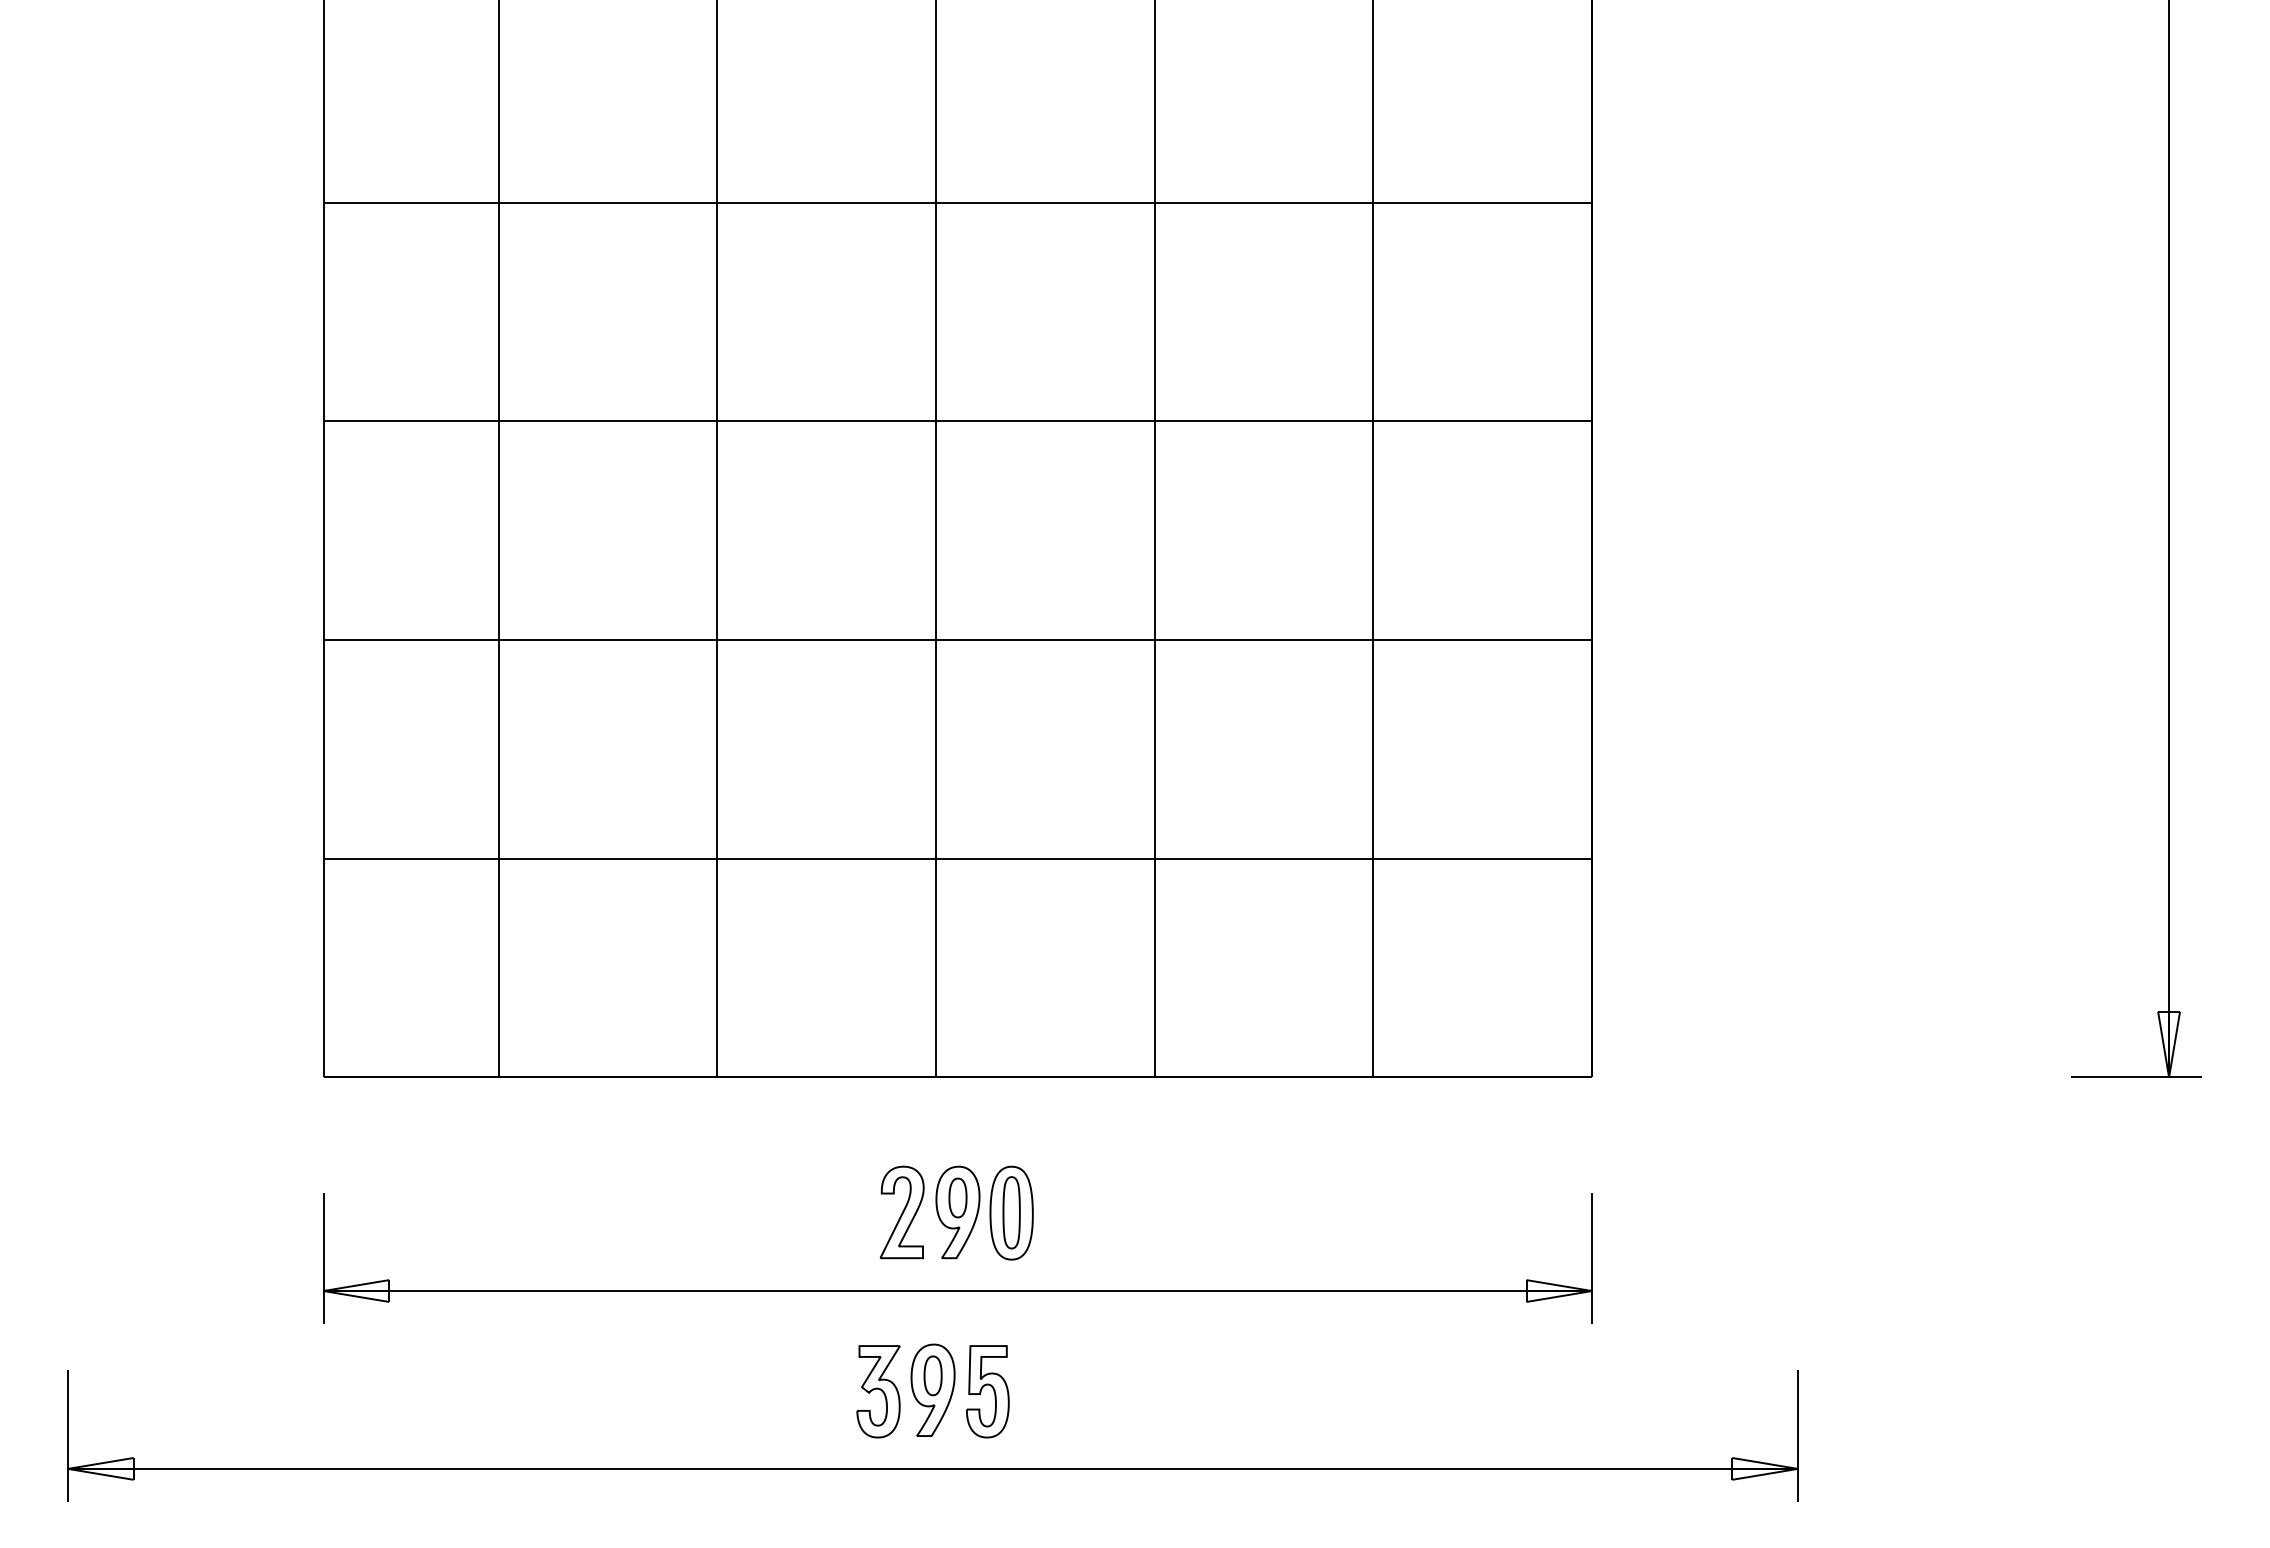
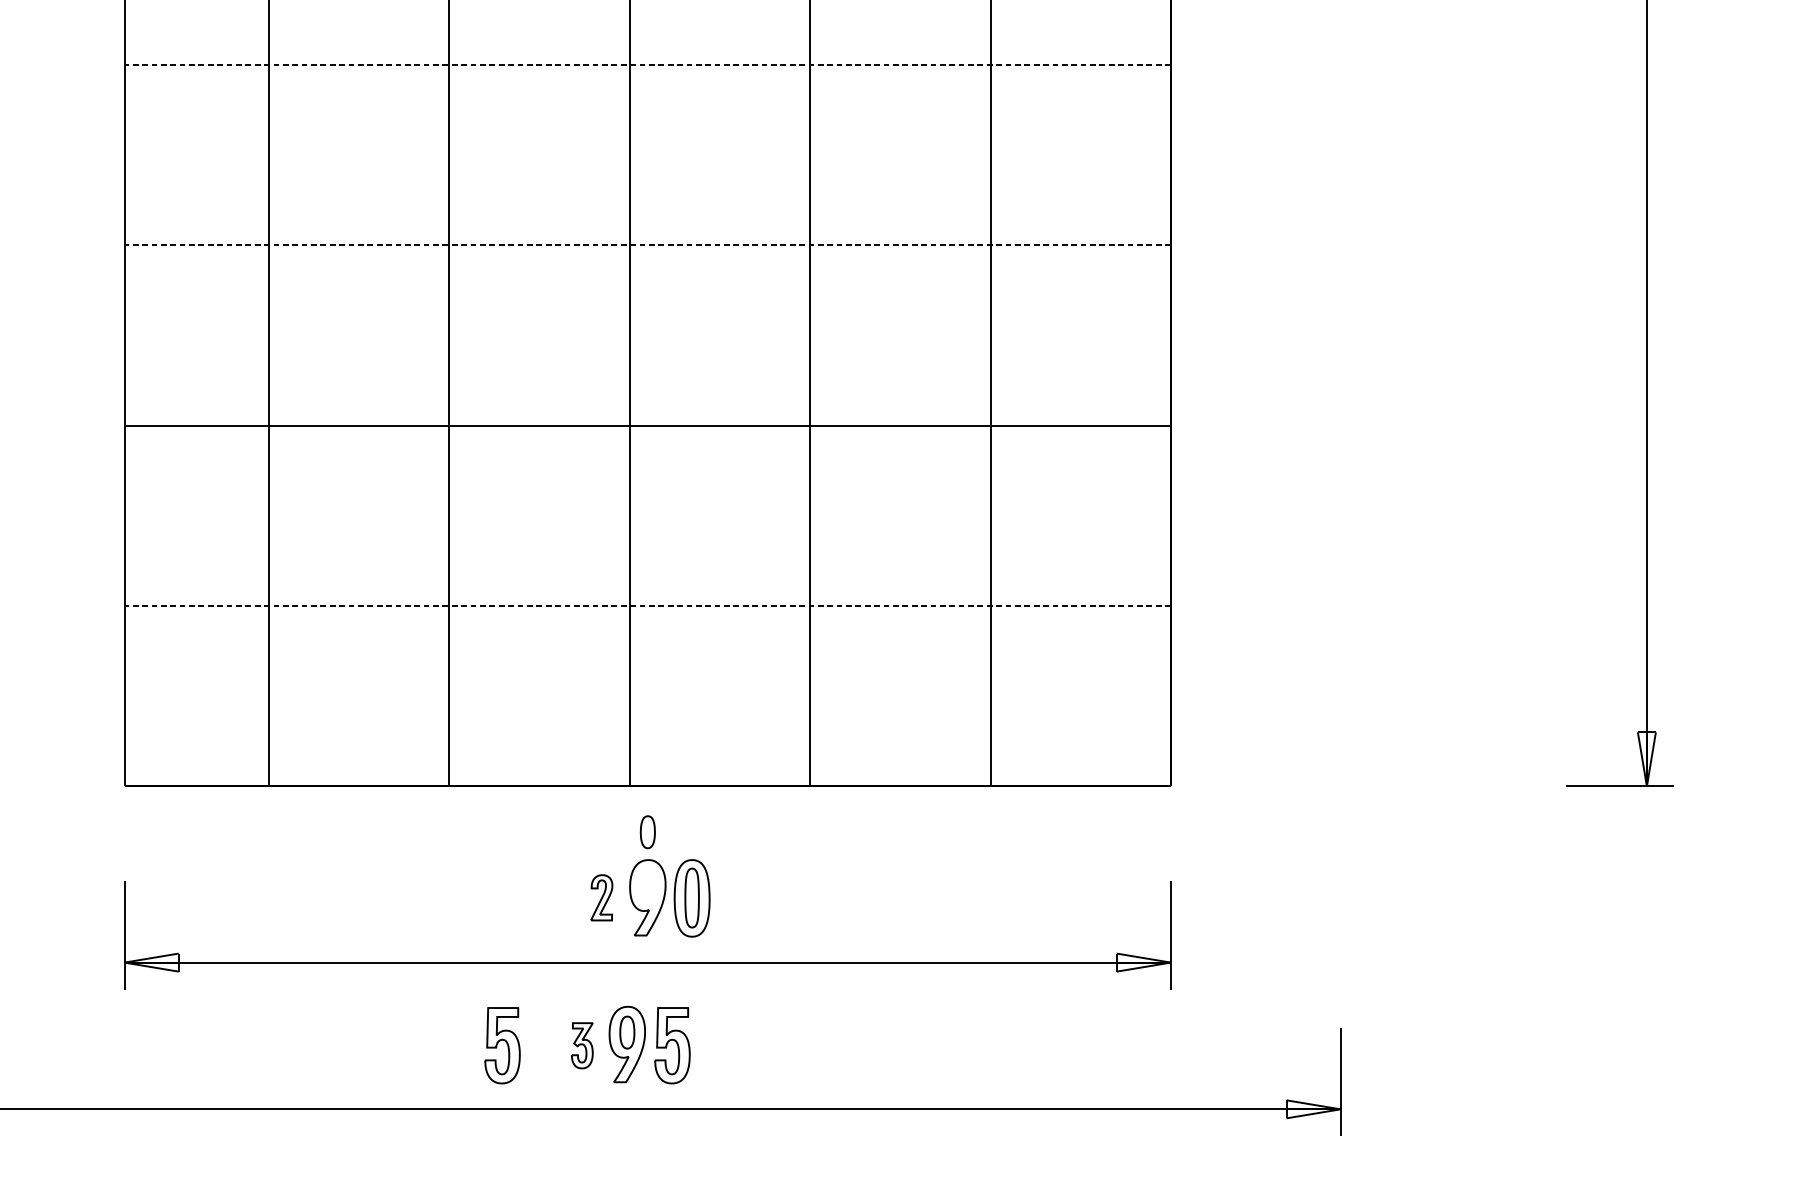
line: (957, 202) -> (647, 64), solid -> dashed
line: (957, 421) -> (647, 245), solid -> dashed
line: (957, 858) -> (647, 605), solid -> dashed
part: (957, 1197) -> (647, 831), moved
part: (901, 1212) -> (601, 897), size x0.6
part: (781, 1391) -> (502, 1045), added
part: (878, 1391) -> (582, 1045), size x0.6

